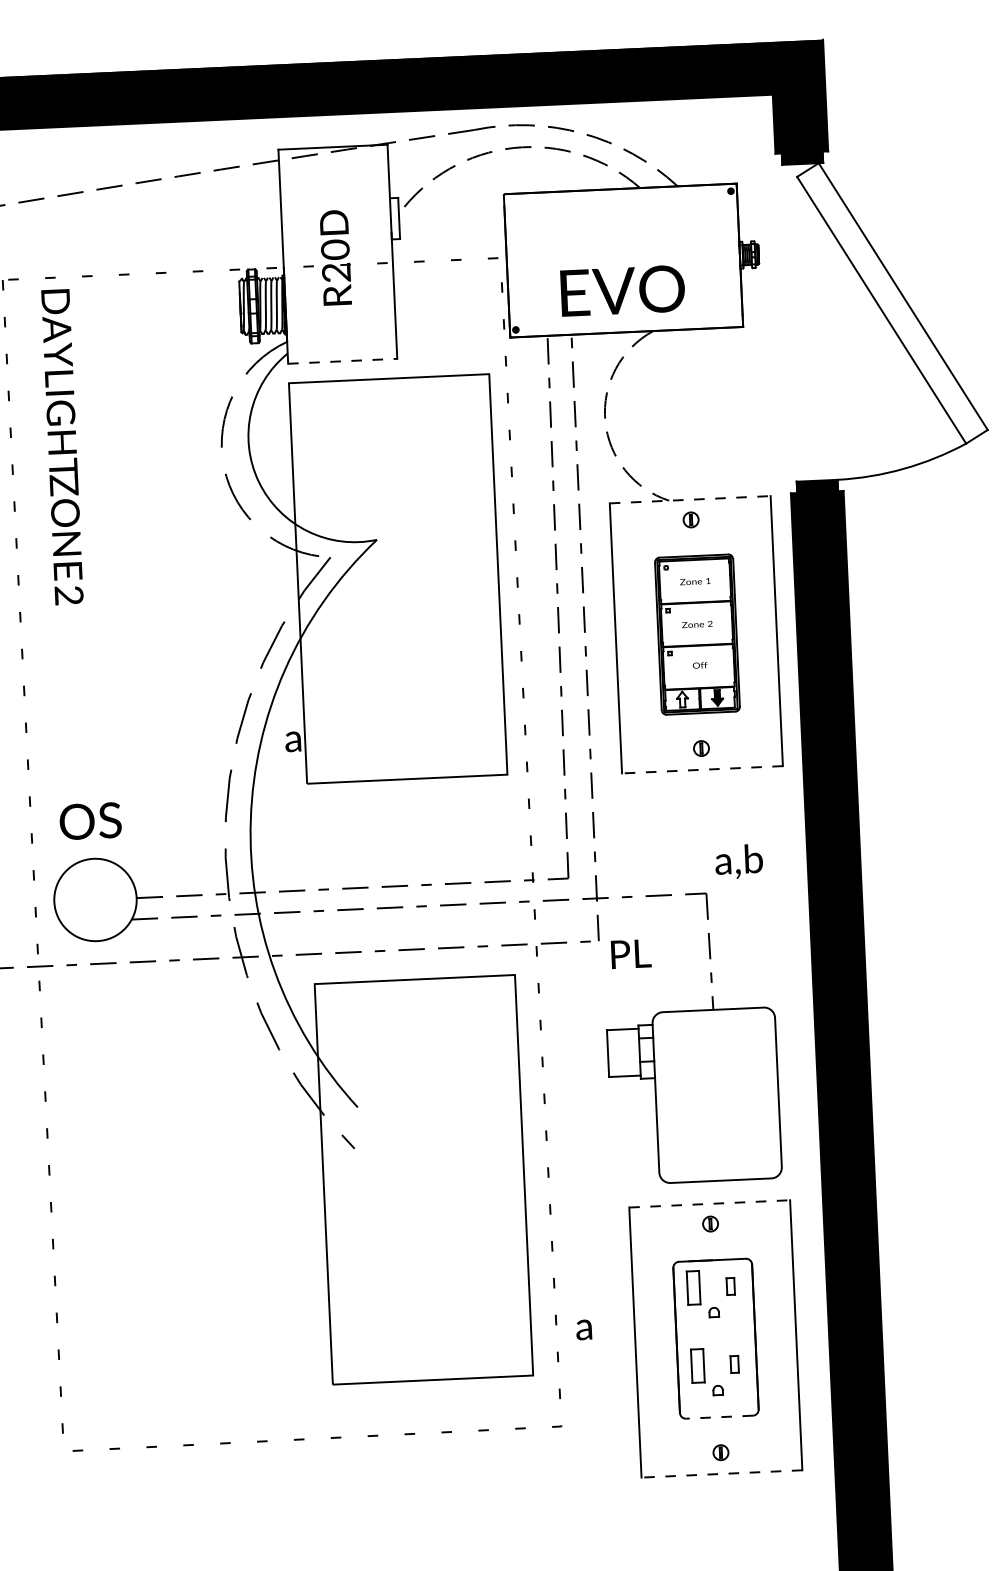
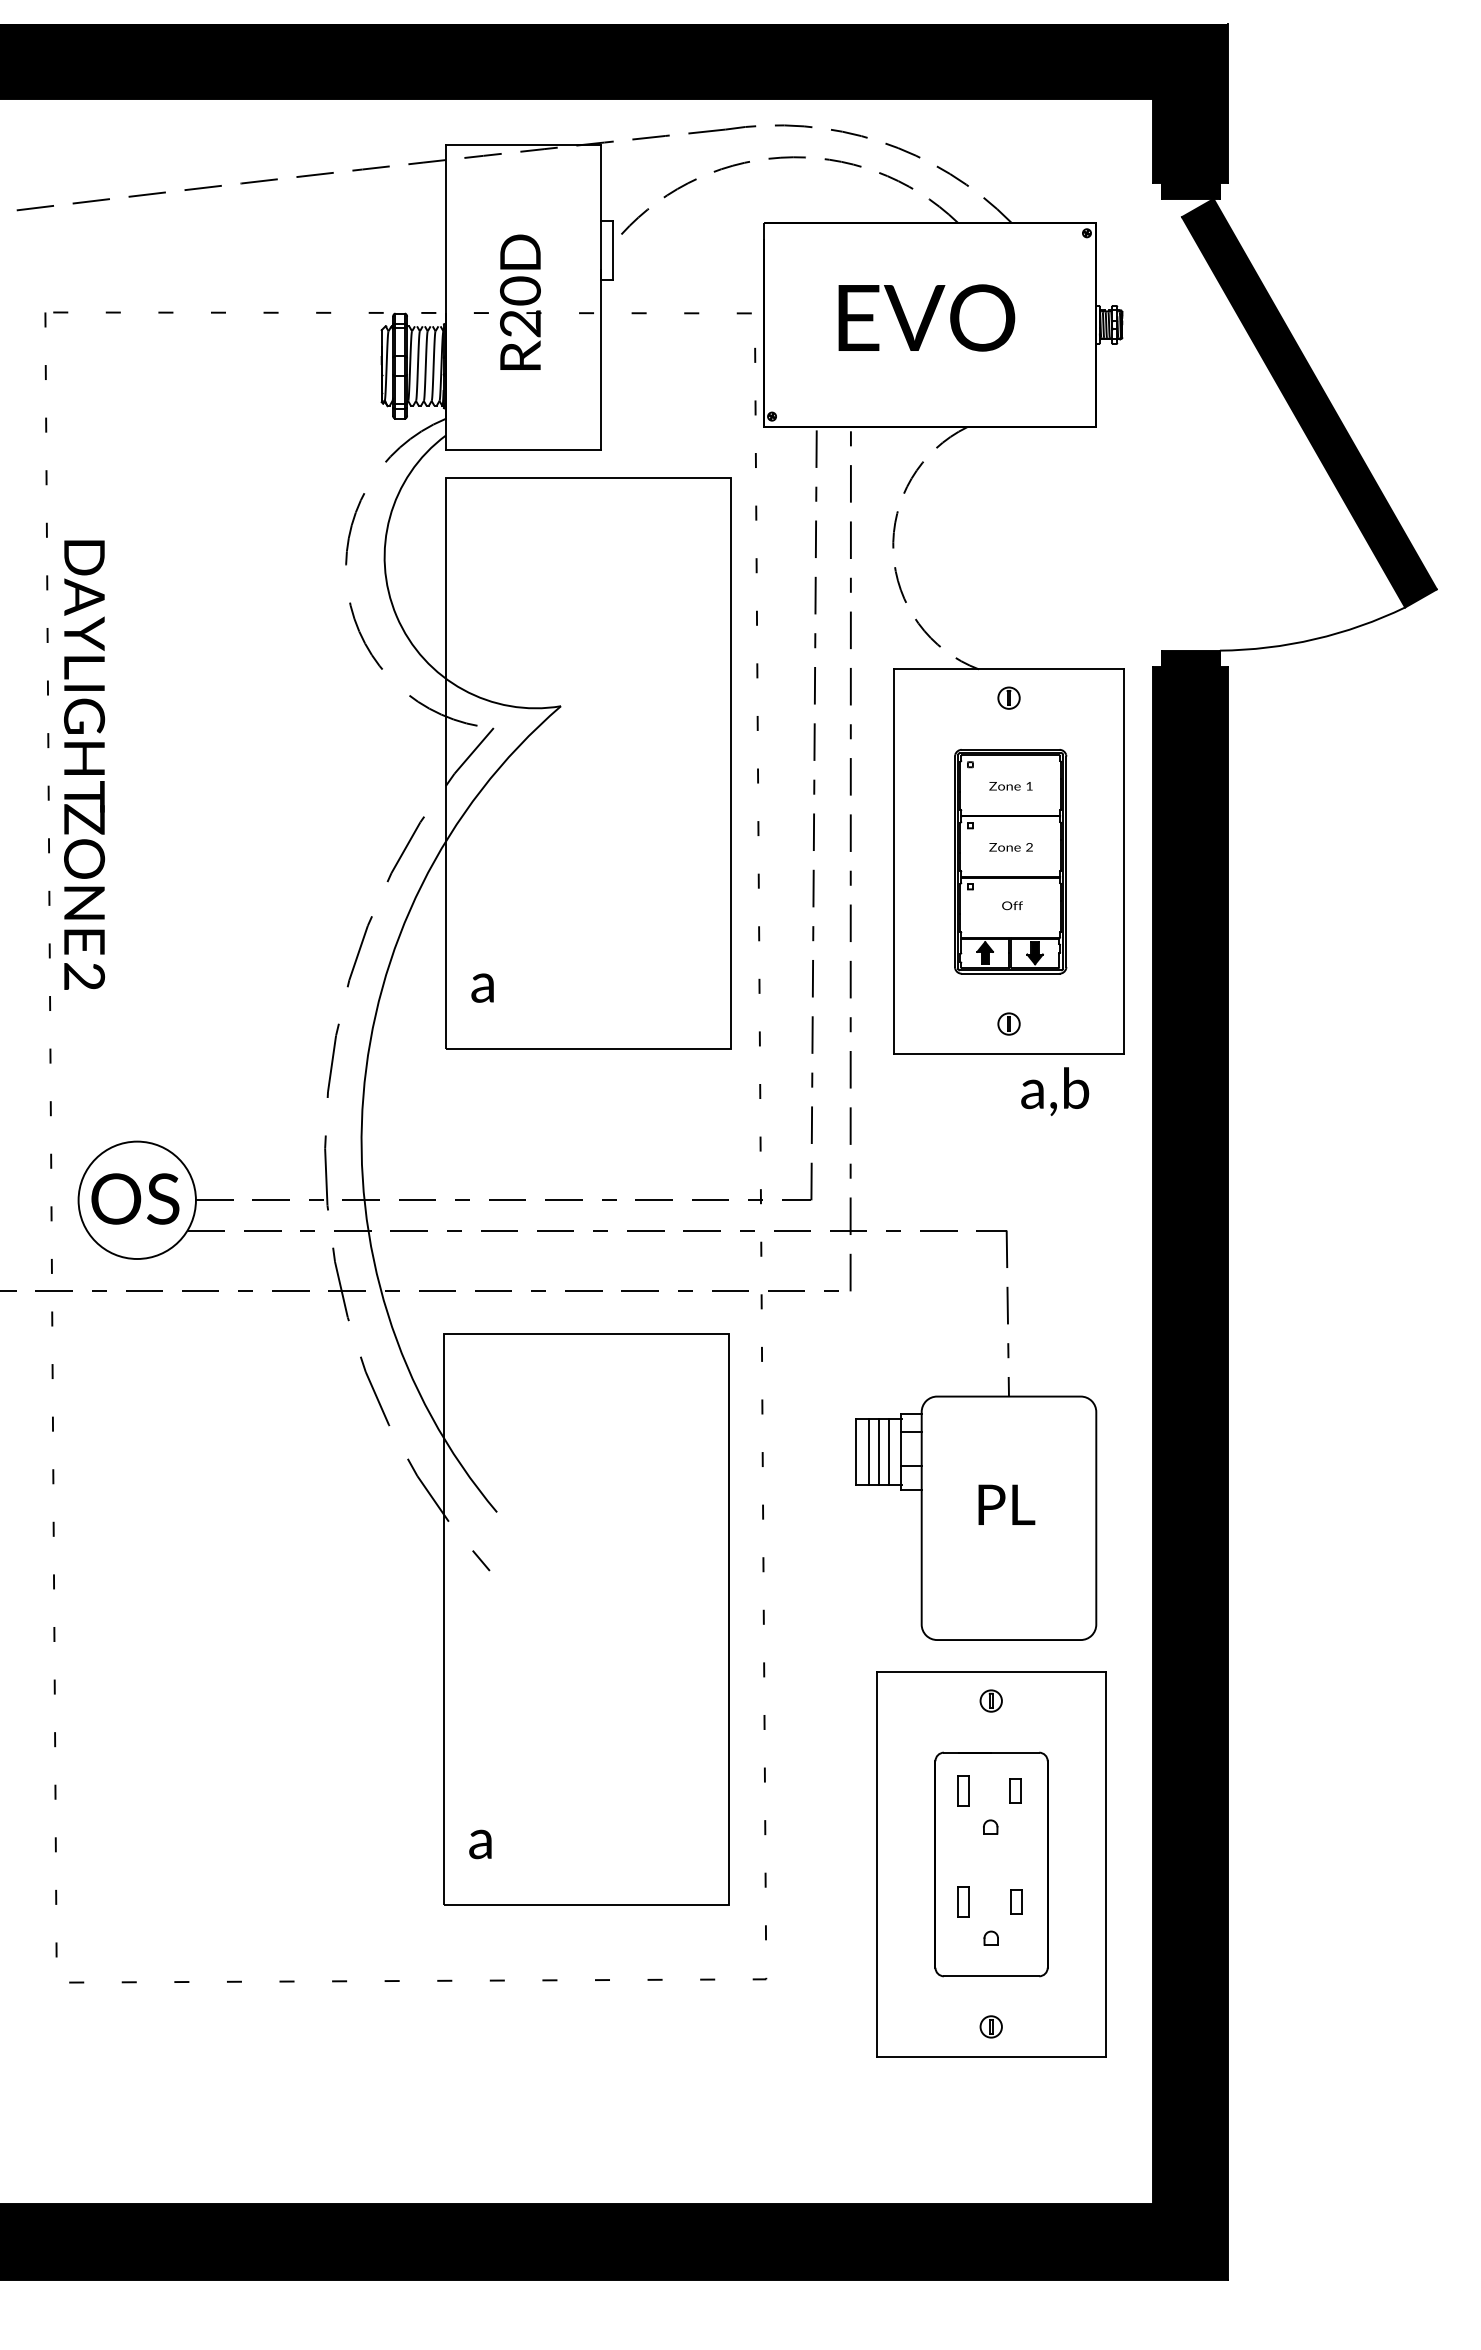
text: (622, 290) -> (926, 317), moved
fill: (892, 303) -> (1309, 403), added
line: (342, 361) -> (523, 450), dashed -> solid
text: (62, 446) -> (84, 764), moved
line: (690, 499) -> (1009, 669), dashed -> solid
fill: (682, 699) -> (985, 953), added
text: (293, 741) -> (482, 987), moved
line: (702, 769) -> (1009, 1054), dashed -> solid
text: (90, 820) -> (135, 1198), moved
text: (739, 861) -> (1055, 1091), moved
text: (630, 953) -> (1006, 1504), moved
line: (617, 1052) -> (869, 1451), added
line: (623, 1052) -> (878, 1451), added
line: (630, 1052) -> (888, 1451), added
line: (709, 1204) -> (991, 1672), dashed -> solid
part: (693, 1287) -> (963, 1790), size x0.62
text: (584, 1329) -> (480, 1844), moved
part: (697, 1365) -> (963, 1901), size x0.62
line: (719, 1417) -> (991, 1976), dashed -> solid
line: (722, 1474) -> (991, 2057), dashed -> solid

